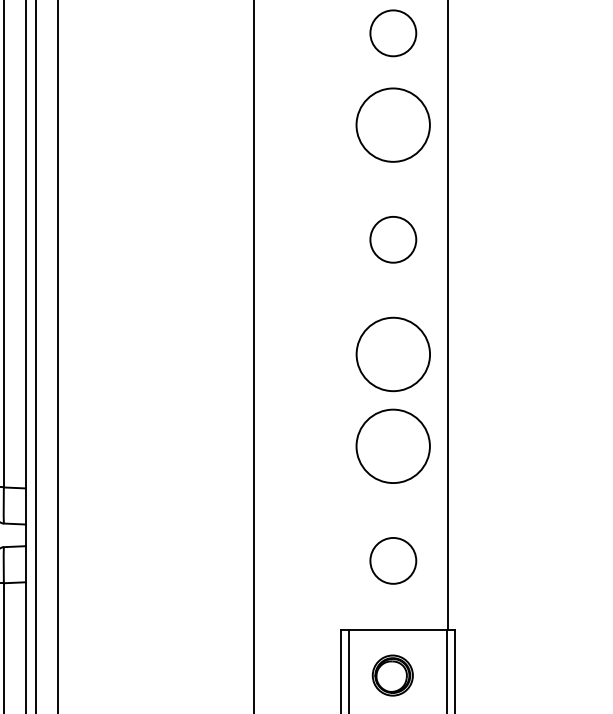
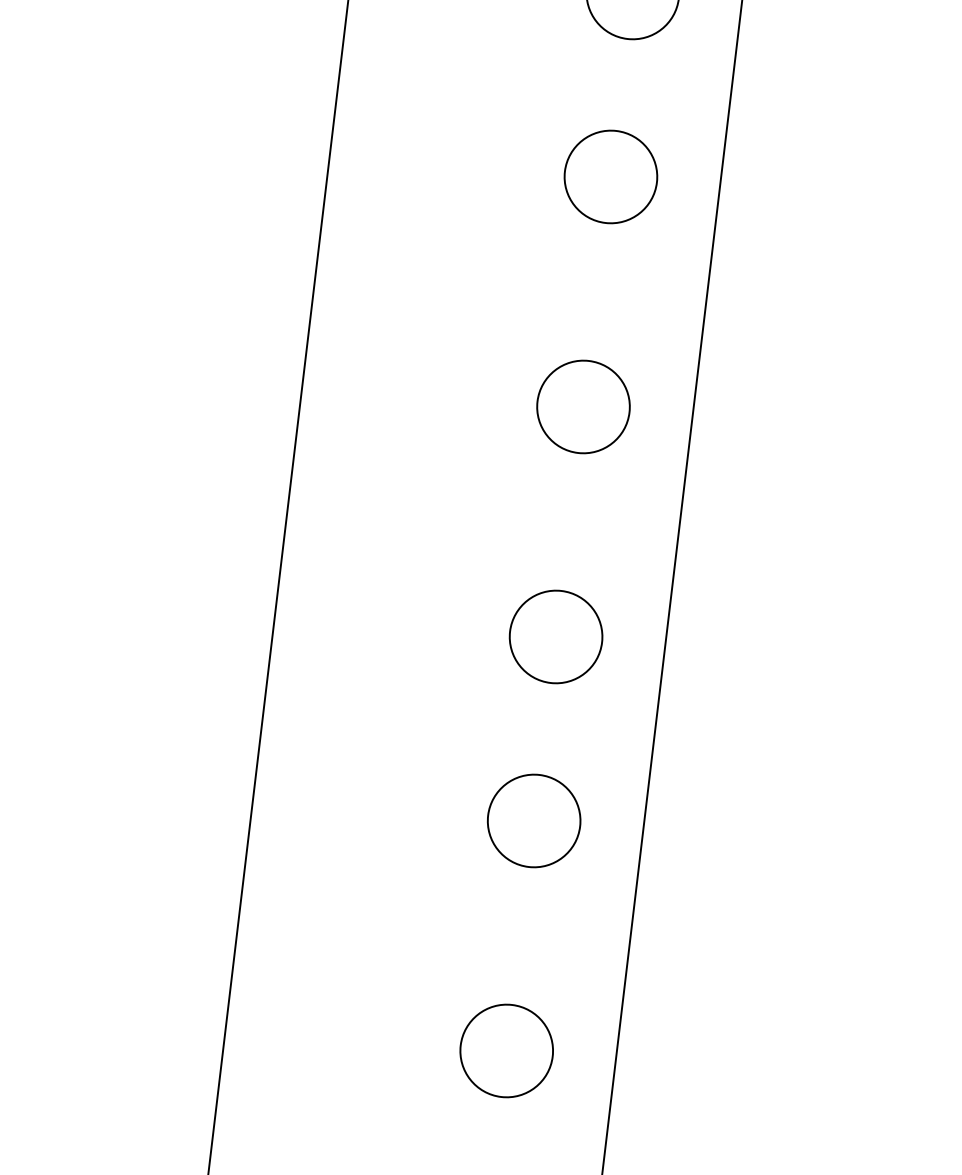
circle: (393, 124) -> (611, 175), size x0.62
circle: (393, 354) -> (556, 637), size x0.62
circle: (393, 445) -> (534, 819), size x0.62

